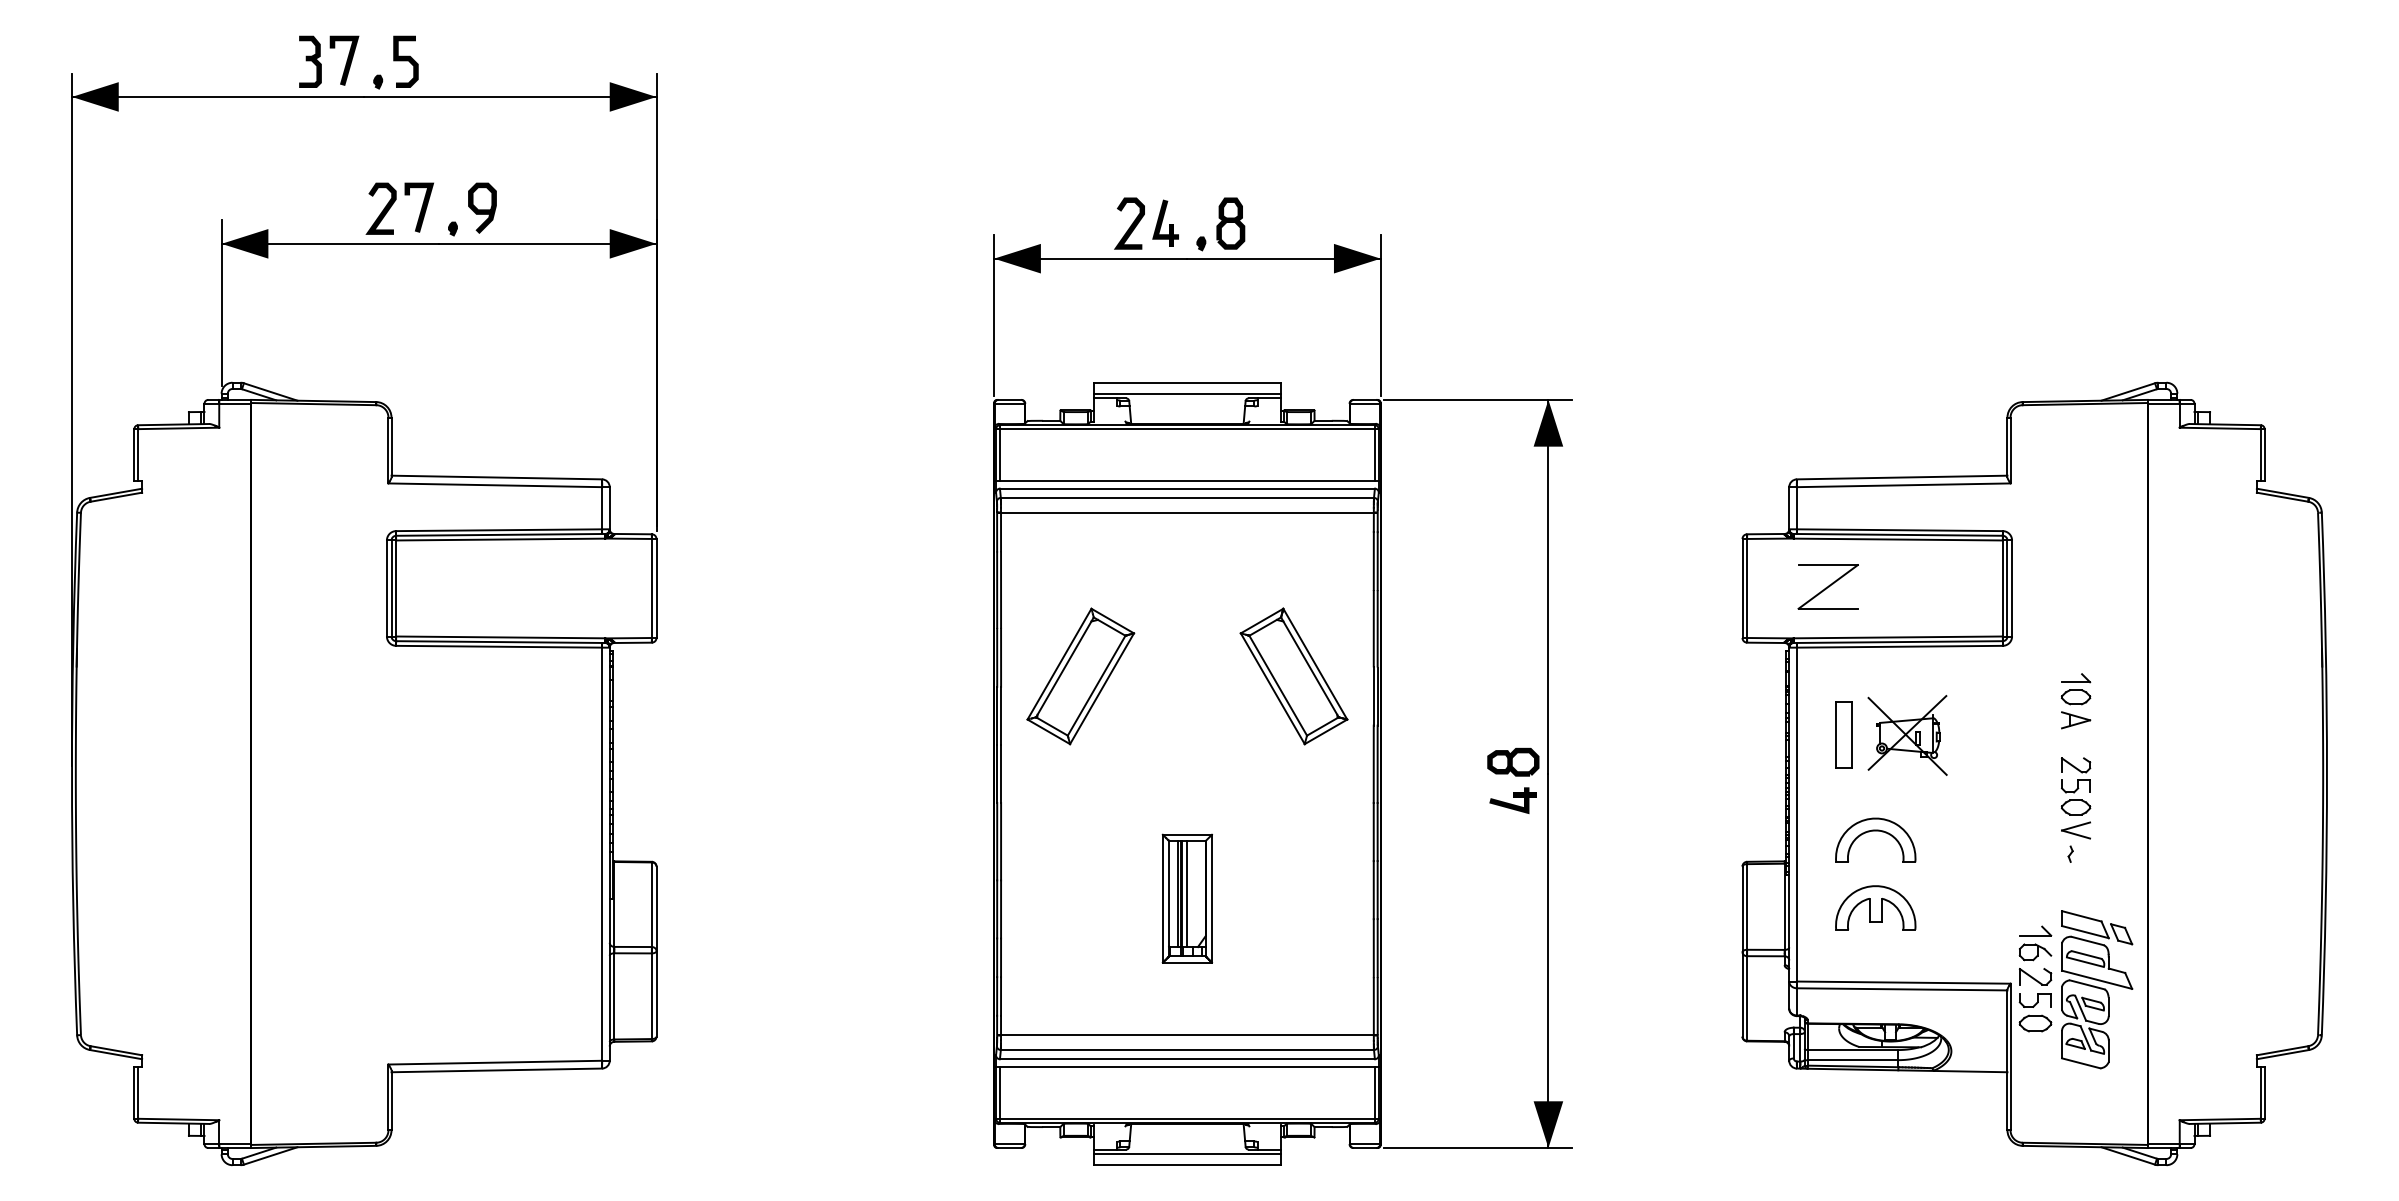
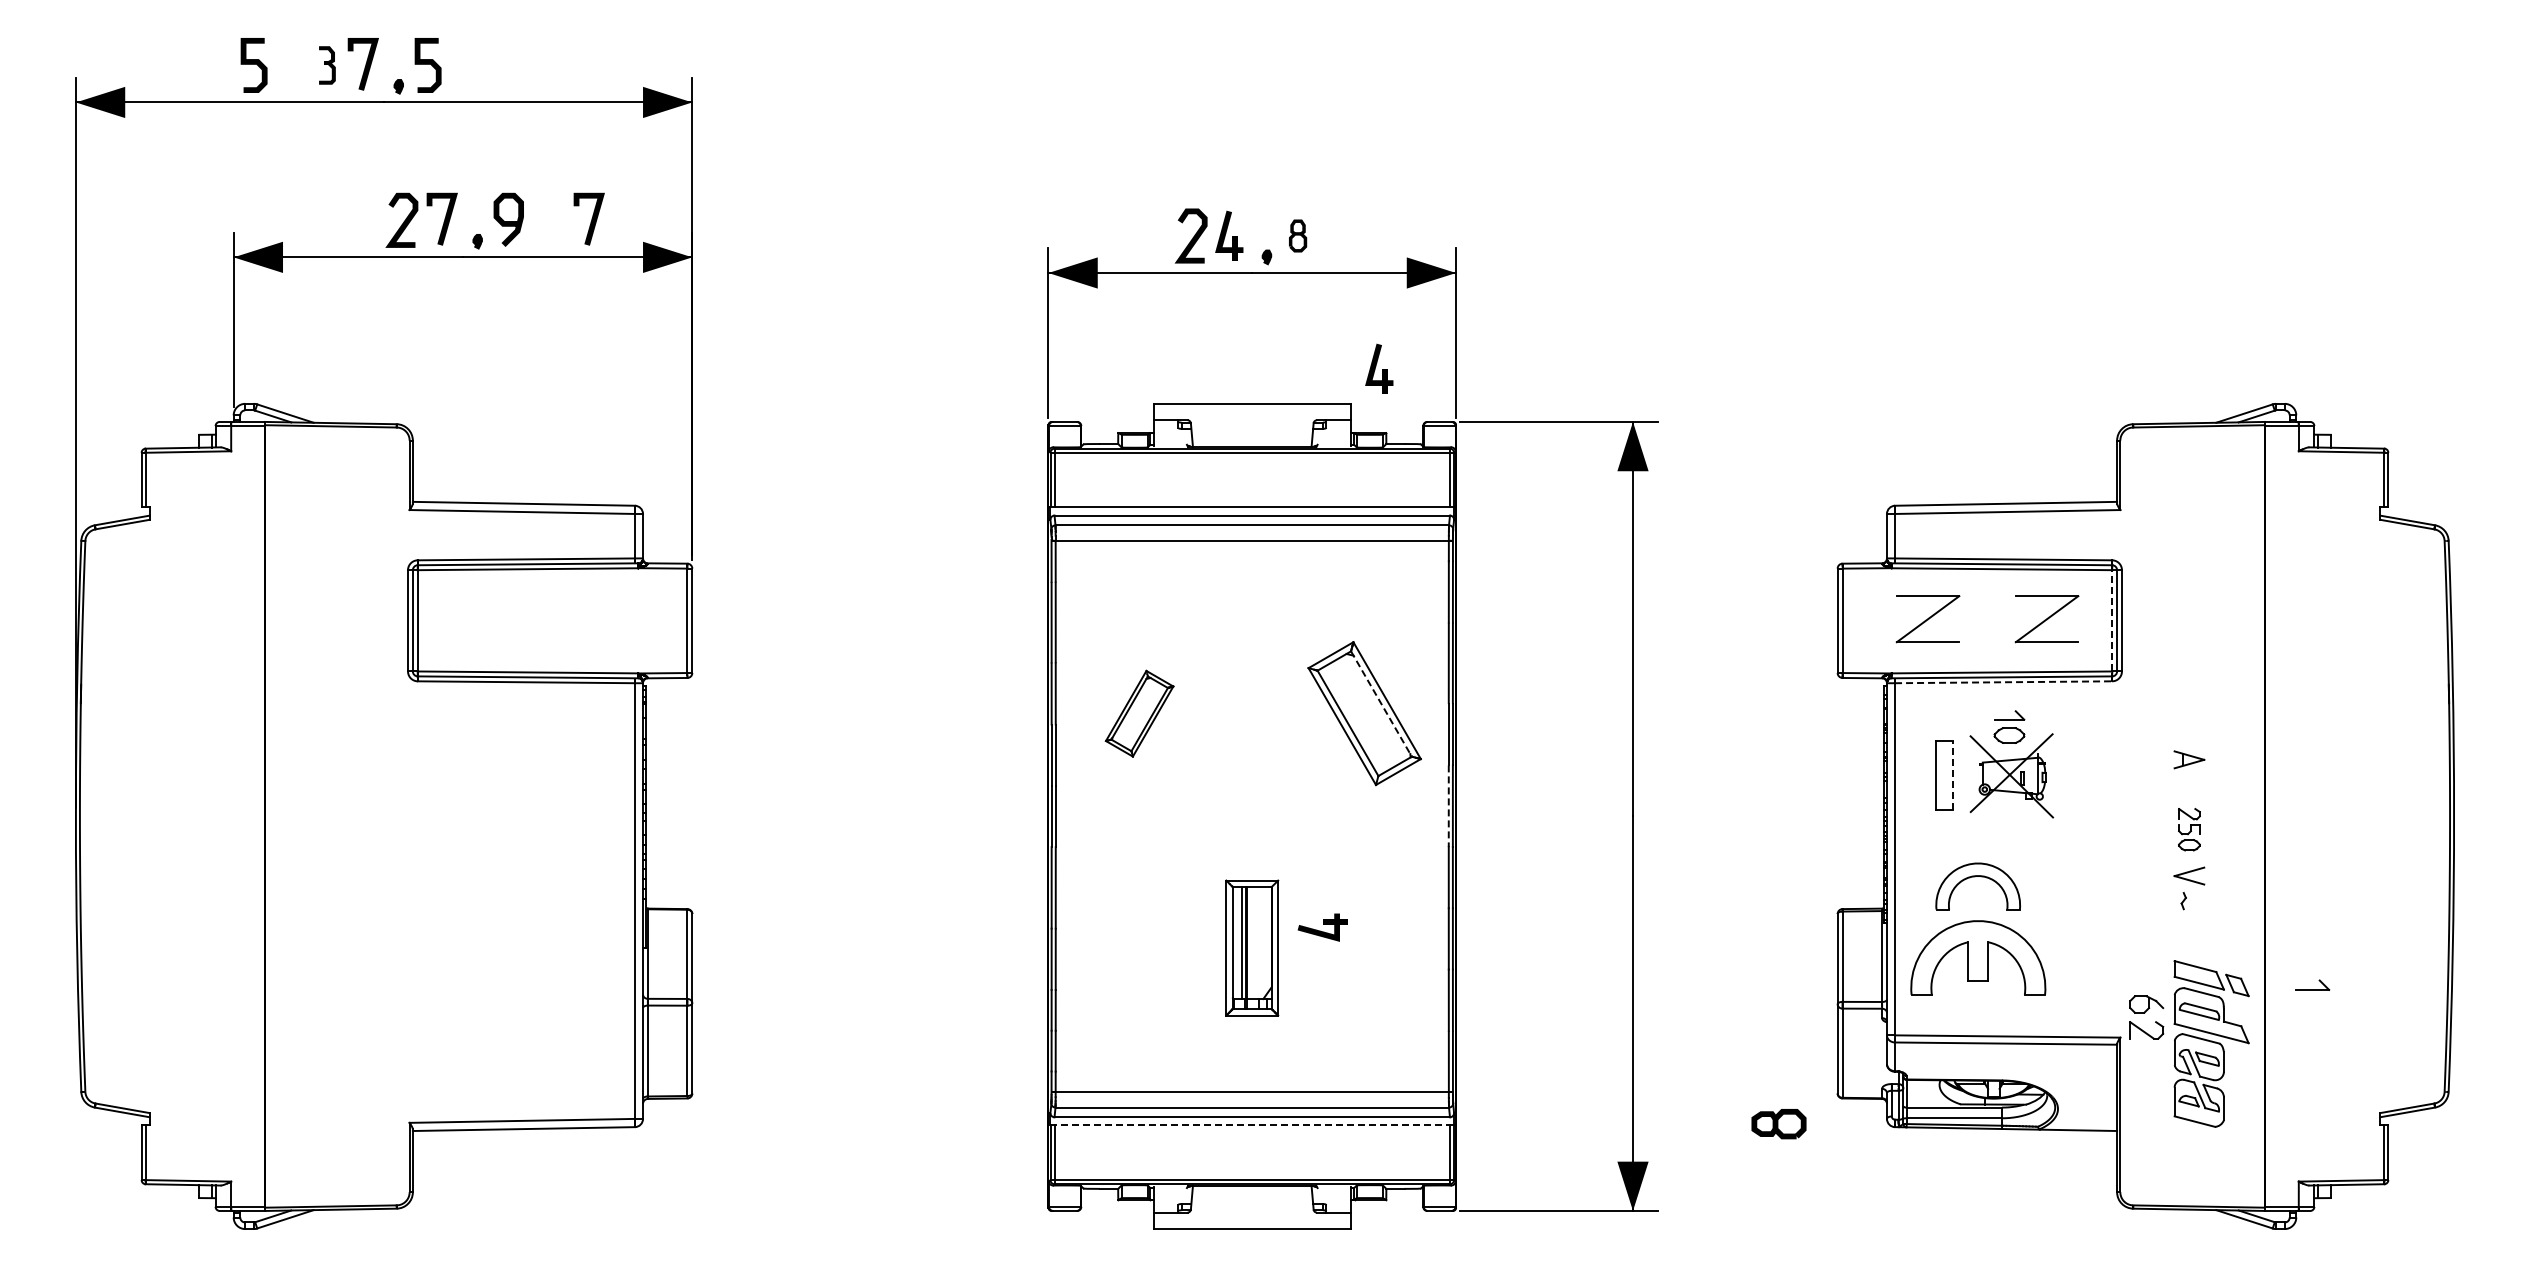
curve: (240, 60) -> (253, 64), added
part: (310, 61) -> (327, 65), size x0.7
line: (560, 206) -> (591, 218), added
part: (1230, 223) -> (1297, 235), size x0.6
part: (1308, 349) -> (1379, 368), added
line: (1186, 393) -> (1251, 415), removed
part: (1940, 587) -> (2046, 619), added
line: (2003, 588) -> (2112, 620), solid -> dashed
line: (1899, 646) -> (2003, 682), solid -> dashed
line: (1309, 667) -> (1381, 704), solid -> dashed
part: (1080, 676) -> (1139, 713), size x0.6
part: (2076, 688) -> (2009, 726), moved
line: (1852, 734) -> (1953, 774), solid -> dashed
part: (1512, 762) -> (1778, 1124), moved
line: (1373, 764) -> (1448, 806), solid -> dashed
part: (2076, 786) -> (2189, 829), size x0.7
part: (1512, 800) -> (1322, 927), moved
line: (1186, 894) -> (1251, 943), removed
part: (1875, 907) -> (1977, 957), size x1.6
part: (2035, 930) -> (2312, 984), moved
part: (2035, 1012) -> (2146, 1067), removed
line: (1187, 1067) -> (1252, 1125), solid -> dashed
line: (1186, 1154) -> (1251, 1217), removed

